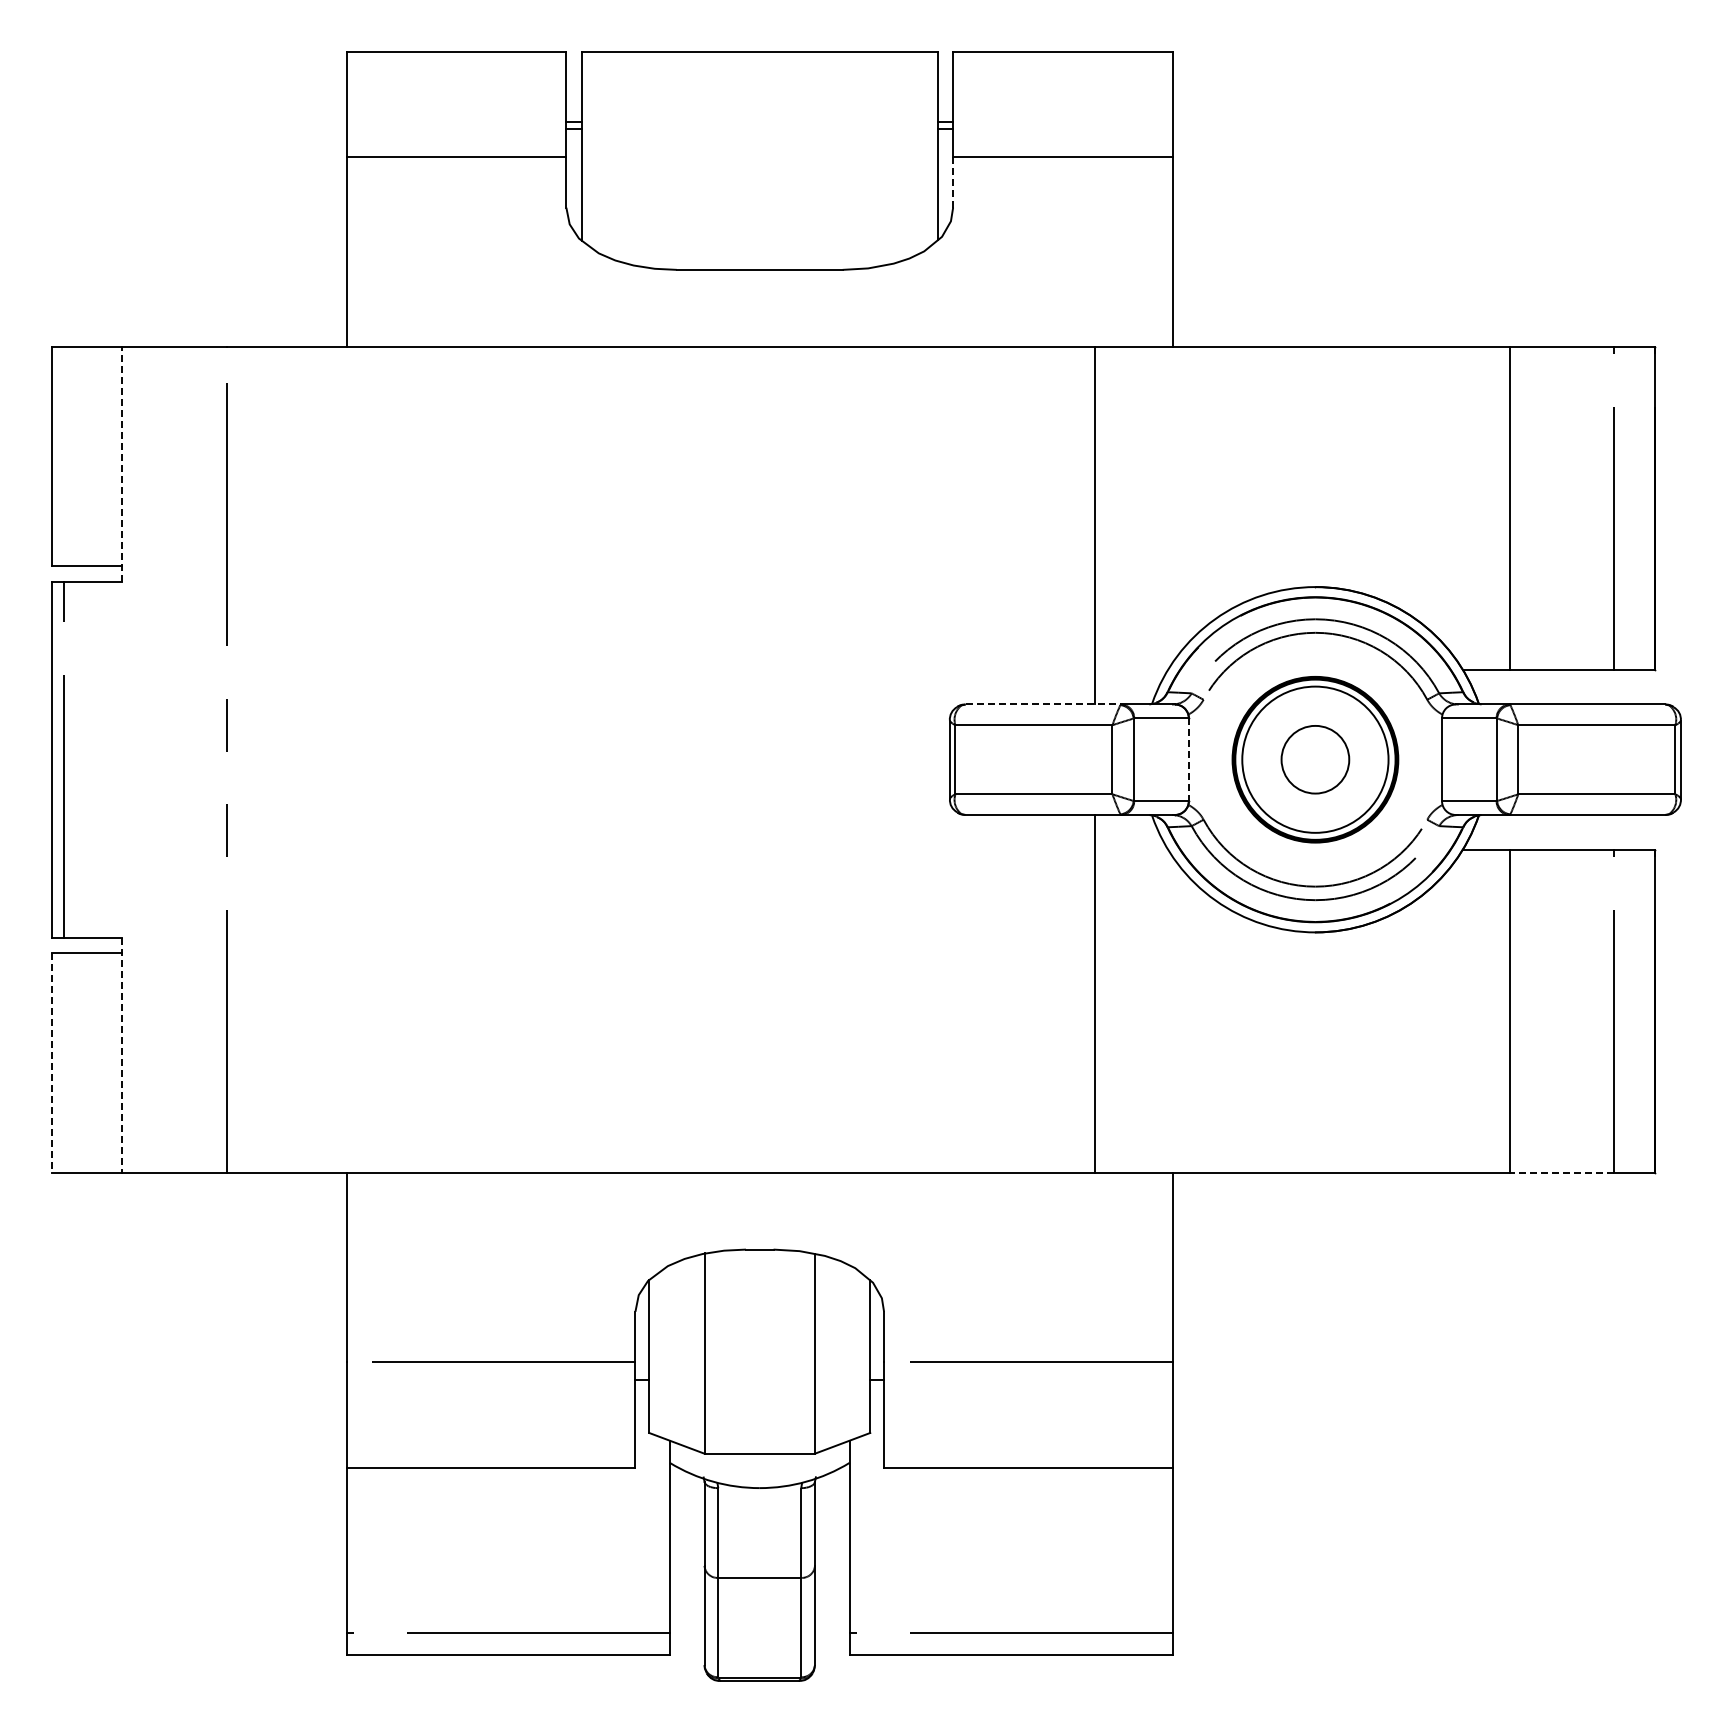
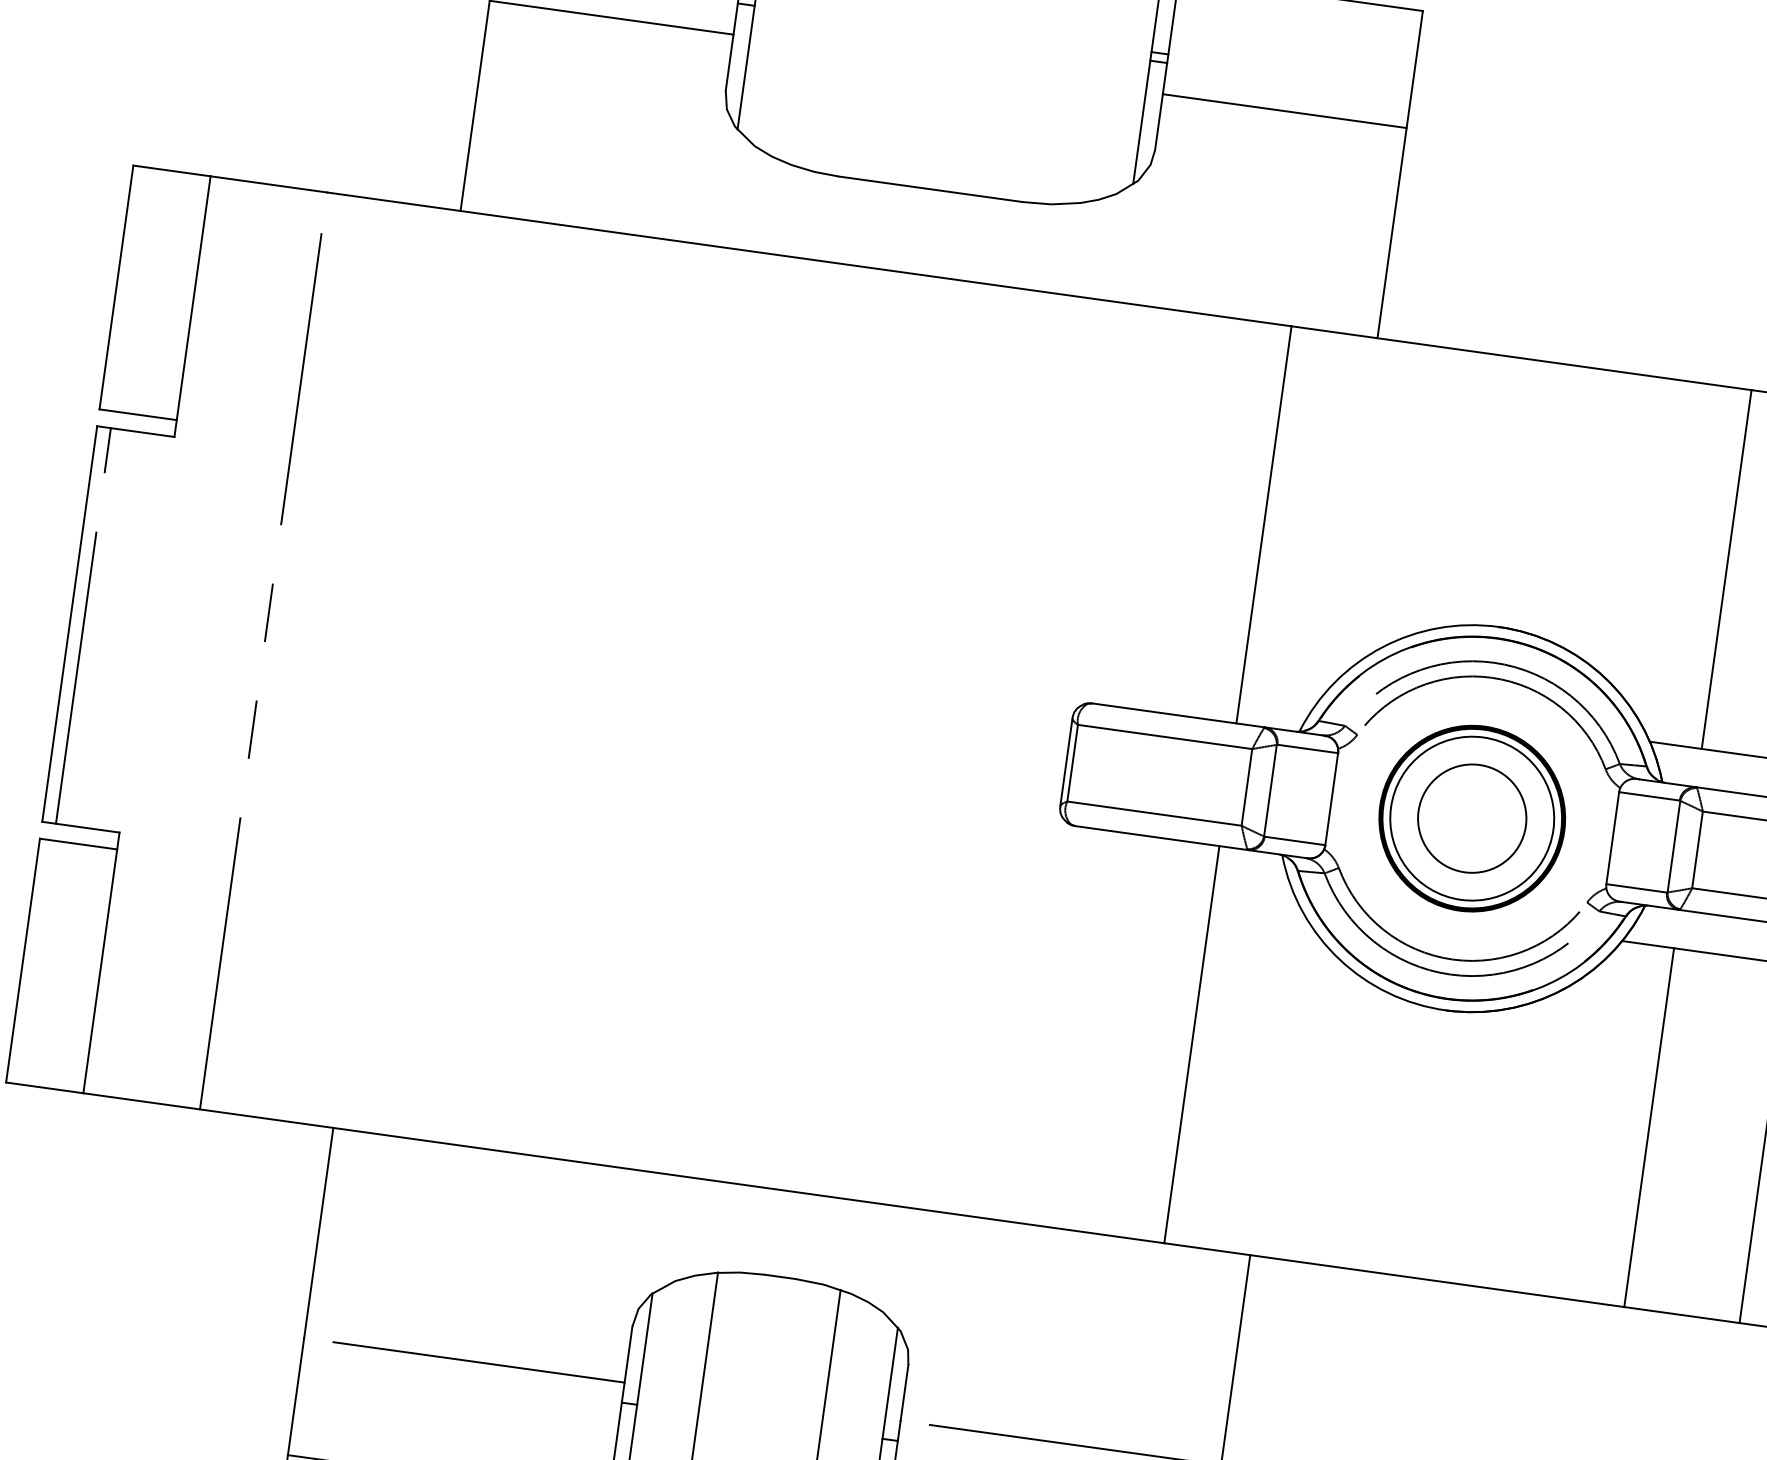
line: (953, 183) -> (1159, 123), dashed -> solid
line: (121, 463) -> (192, 305), dashed -> solid
line: (1043, 704) -> (1178, 715), dashed -> solid
circle: (1315, 759) -> (1472, 818), size x1.43
line: (1188, 760) -> (1331, 799), dashed -> solid
line: (121, 1055) -> (101, 963), dashed -> solid
line: (51, 1062) -> (22, 960), dashed -> solid
line: (1561, 1172) -> (1681, 1314), dashed -> solid

